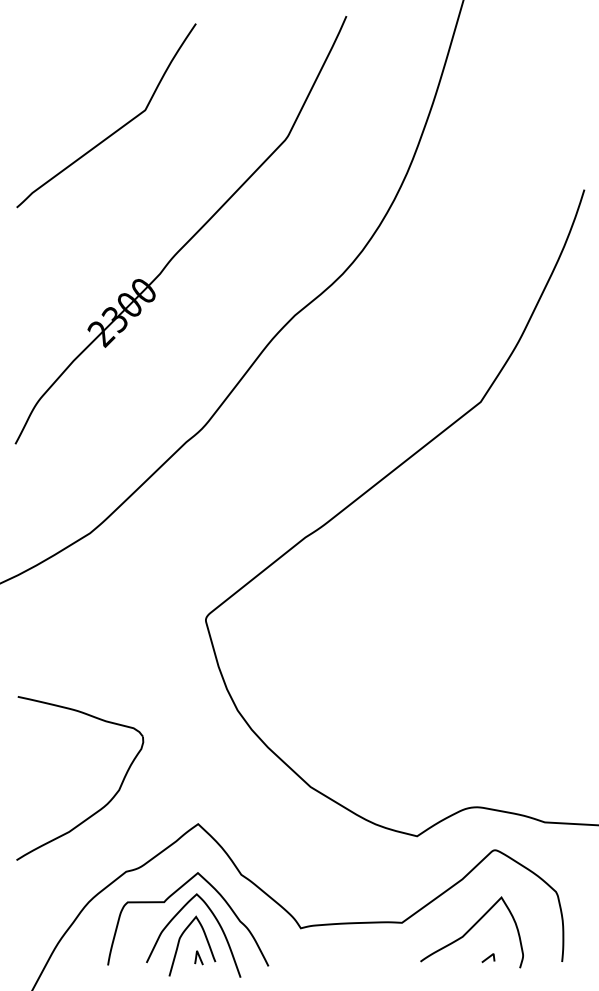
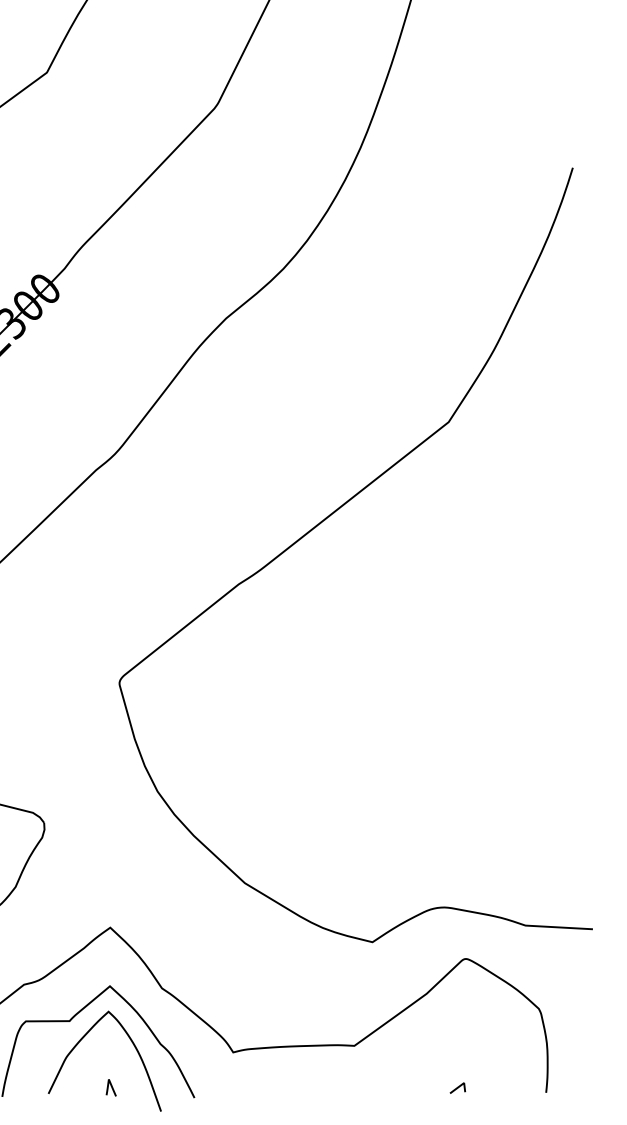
curve: (470, 930) -> (436, 1055), removed
curve: (180, 940) -> (89, 1067), removed

